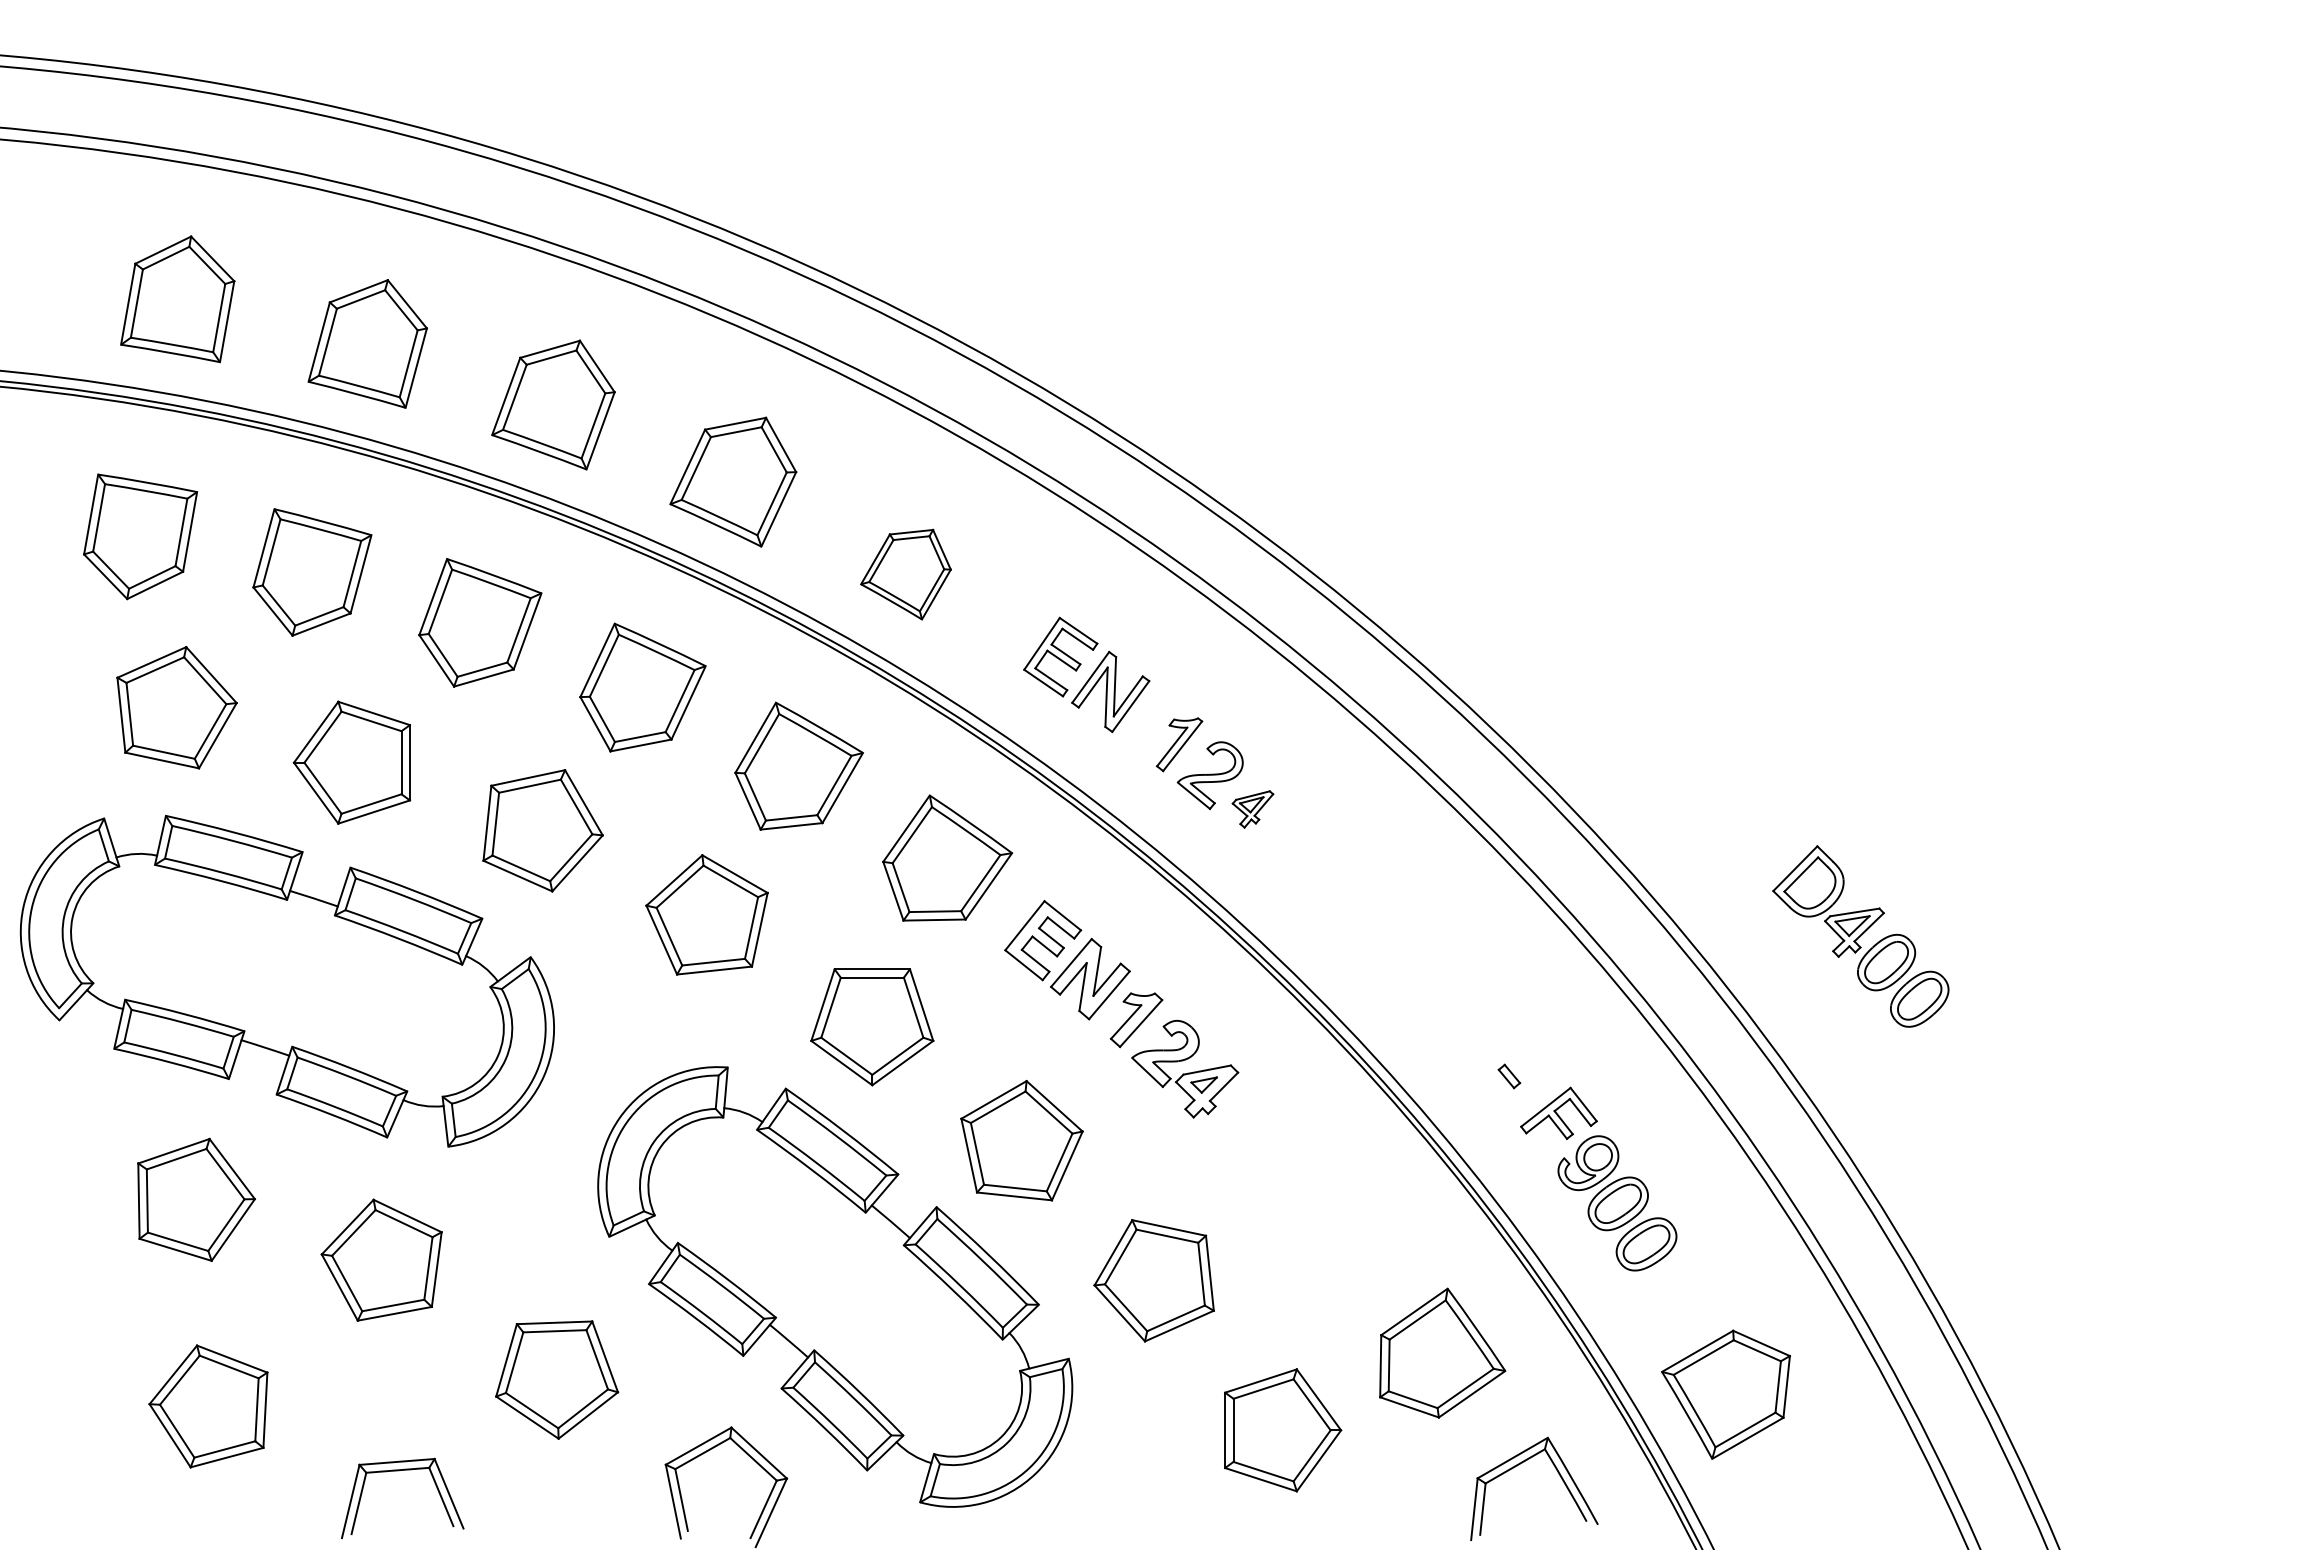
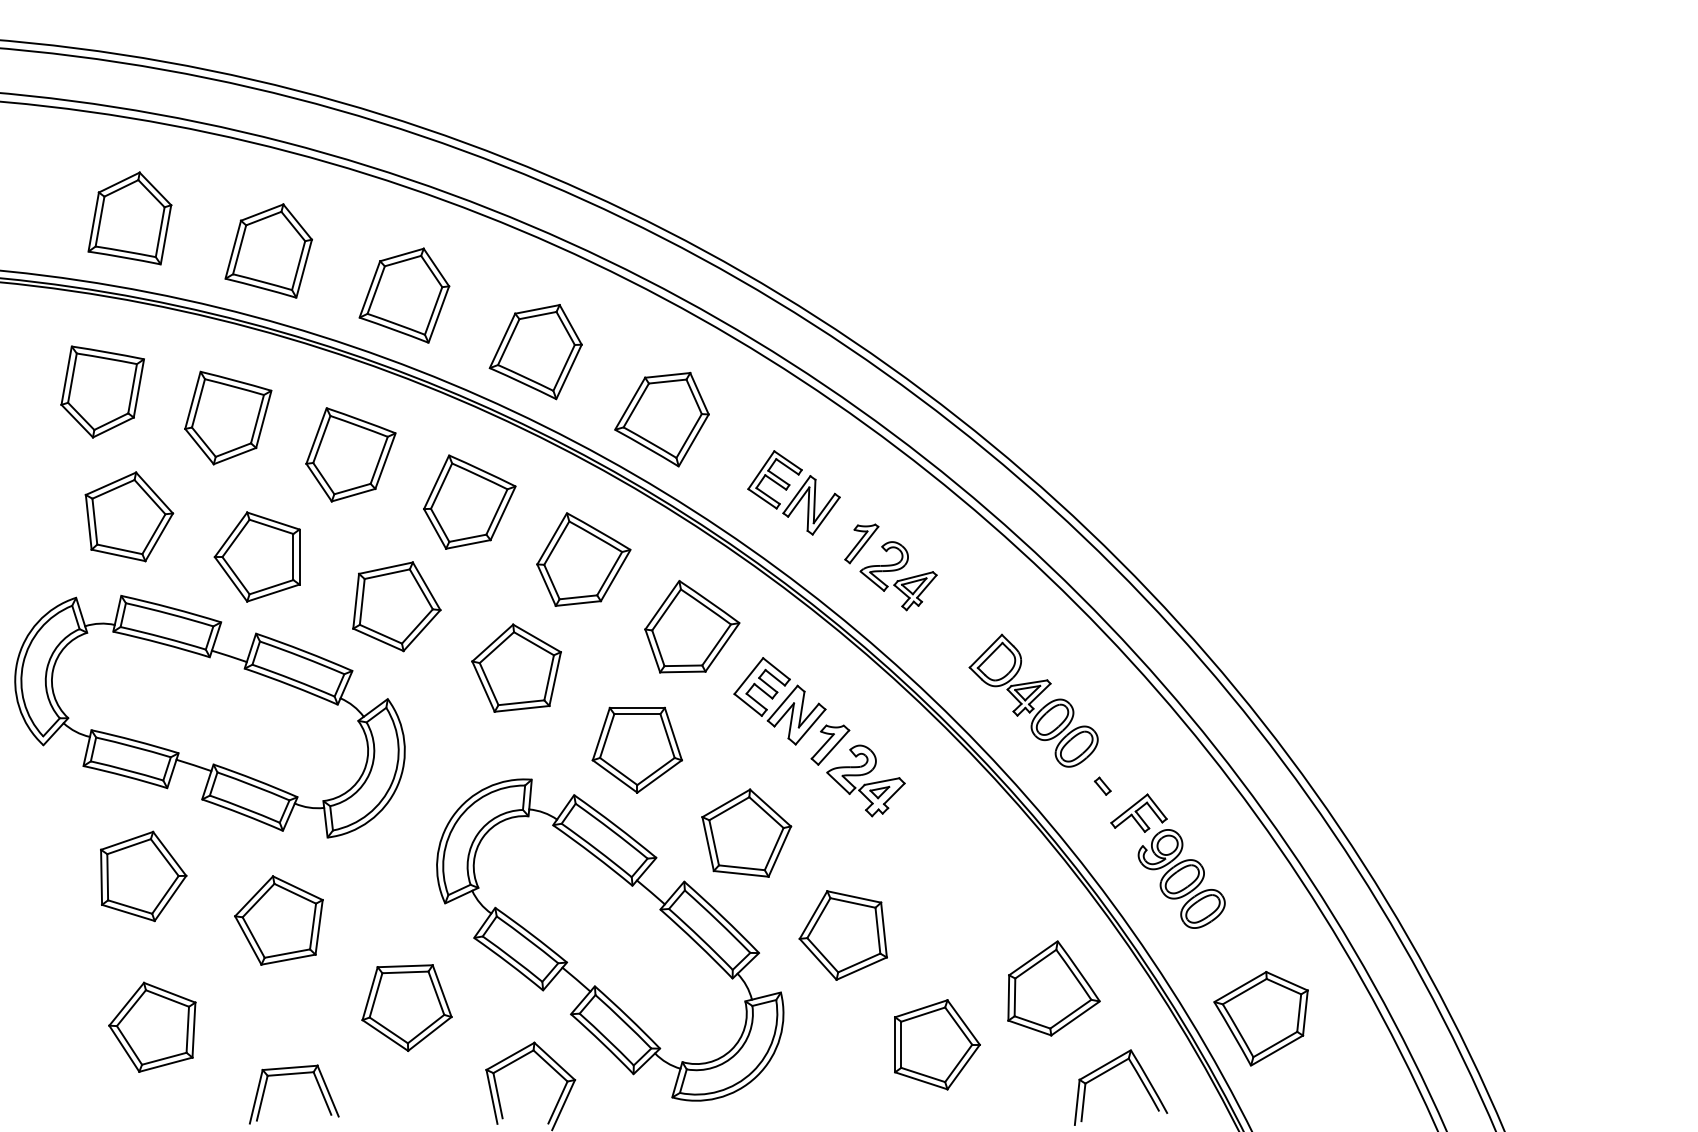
part: (905, 574) -> (661, 419), size x1.43
part: (1252, 809) -> (915, 591), size x1.43
part: (1860, 936) -> (1033, 700), moved

